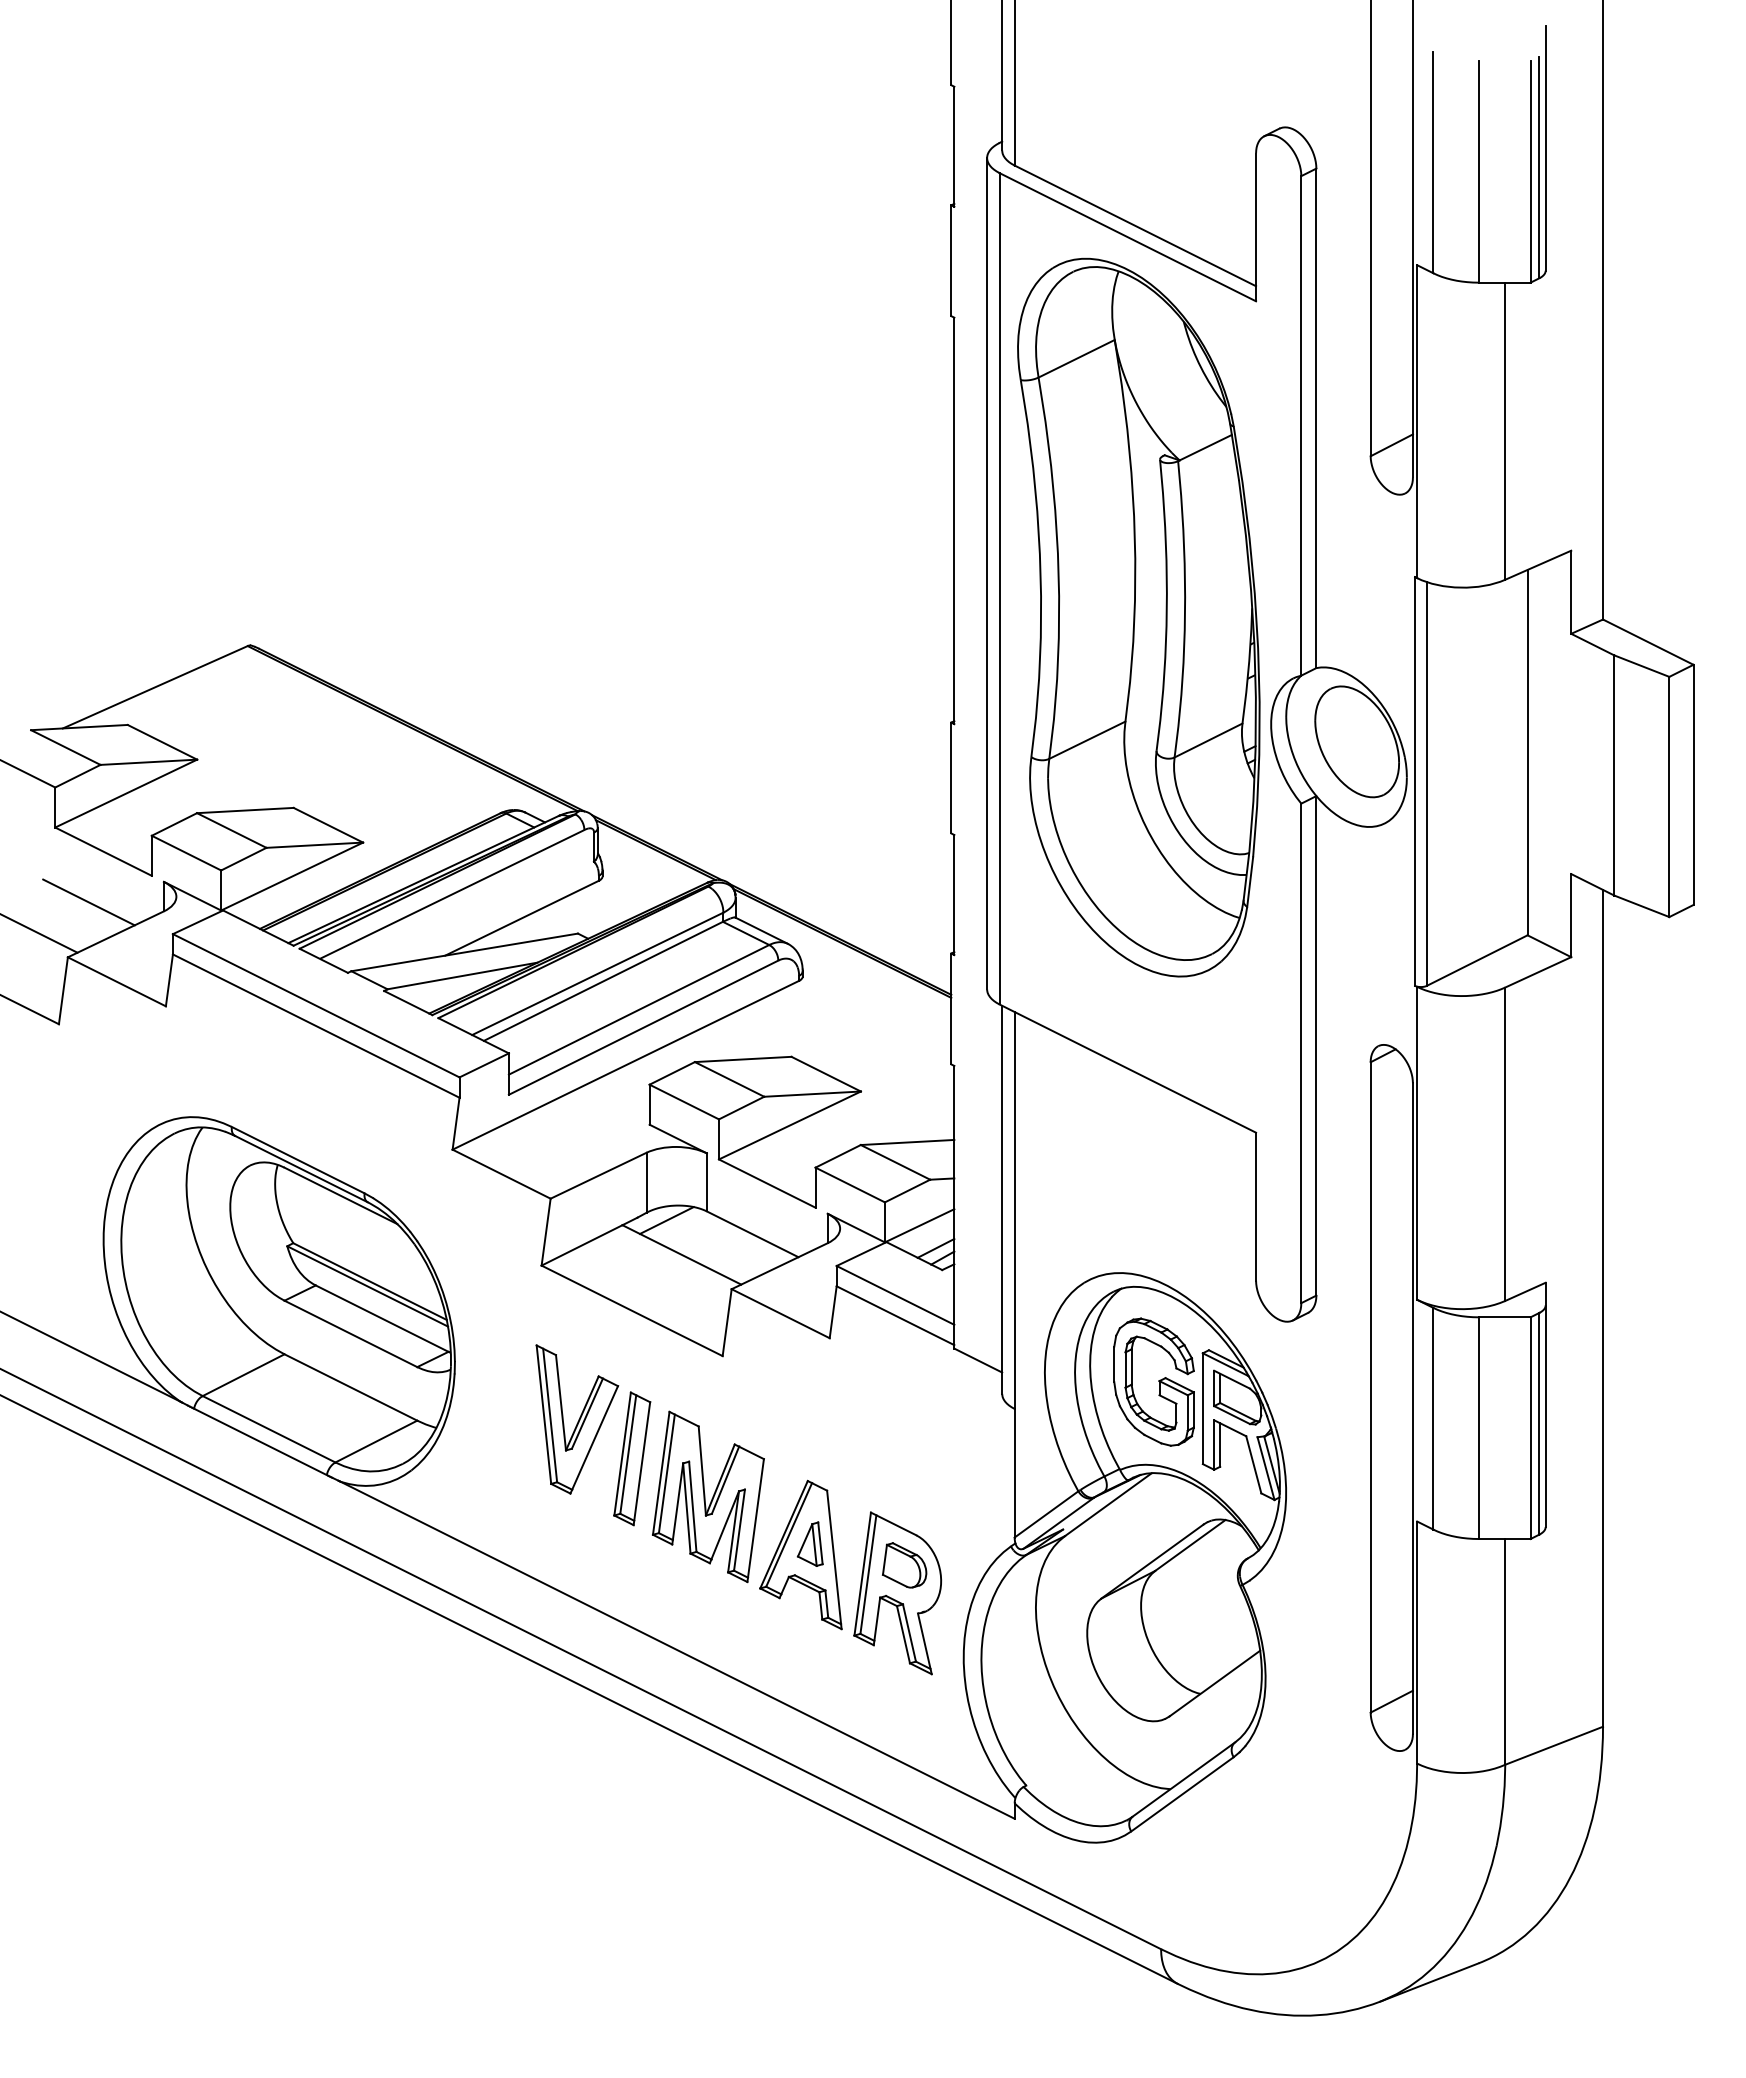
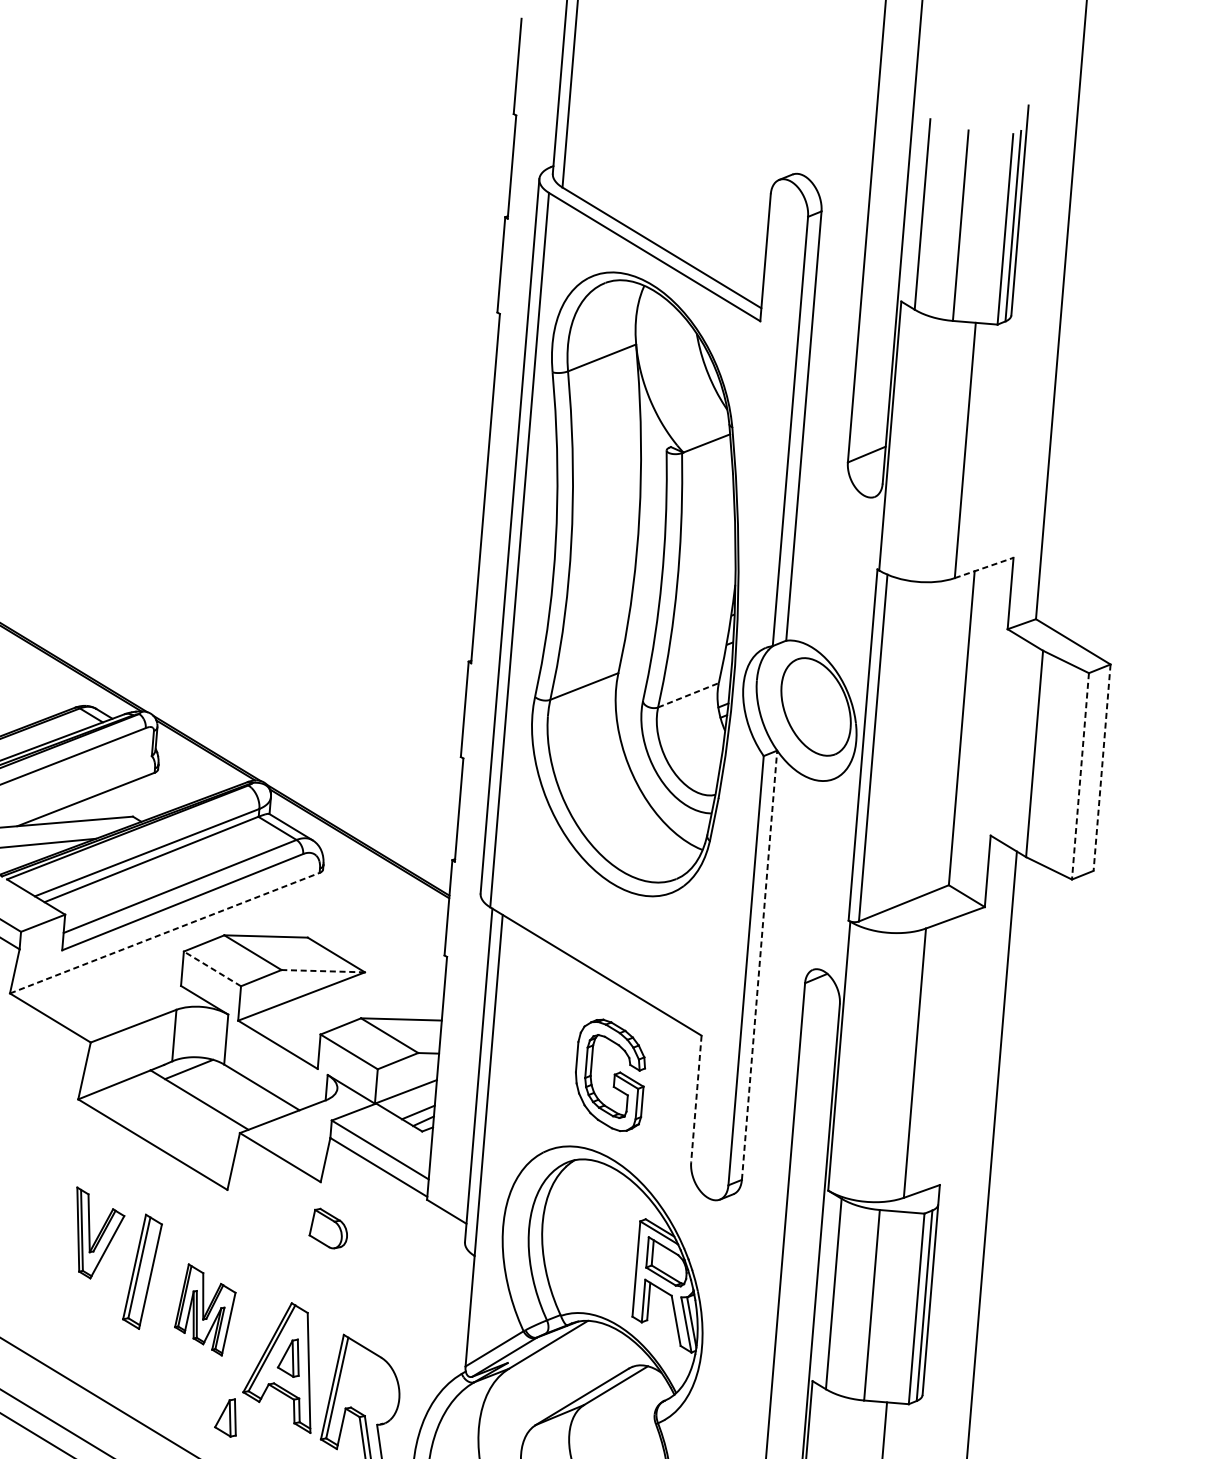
line: (1538, 565) -> (984, 568), solid -> dashed
line: (1208, 740) -> (688, 695), solid -> dashed
line: (1693, 785) -> (1102, 768), solid -> dashed
line: (1669, 797) -> (1080, 776), solid -> dashed
line: (1316, 1045) -> (759, 964), solid -> dashed
line: (625, 1065) -> (164, 933), solid -> dashed
line: (812, 1094) -> (323, 971), solid -> dashed
line: (684, 1102) -> (212, 969), solid -> dashed
line: (1256, 1206) -> (696, 1099), solid -> dashed
part: (1153, 1381) -> (609, 1074), moved
part: (577, 1419) -> (98, 1234), size x0.7
part: (708, 1496) -> (205, 1309), size x0.6
part: (904, 1565) -> (328, 1228), moved
part: (742, 1618) -> (225, 1416), added

